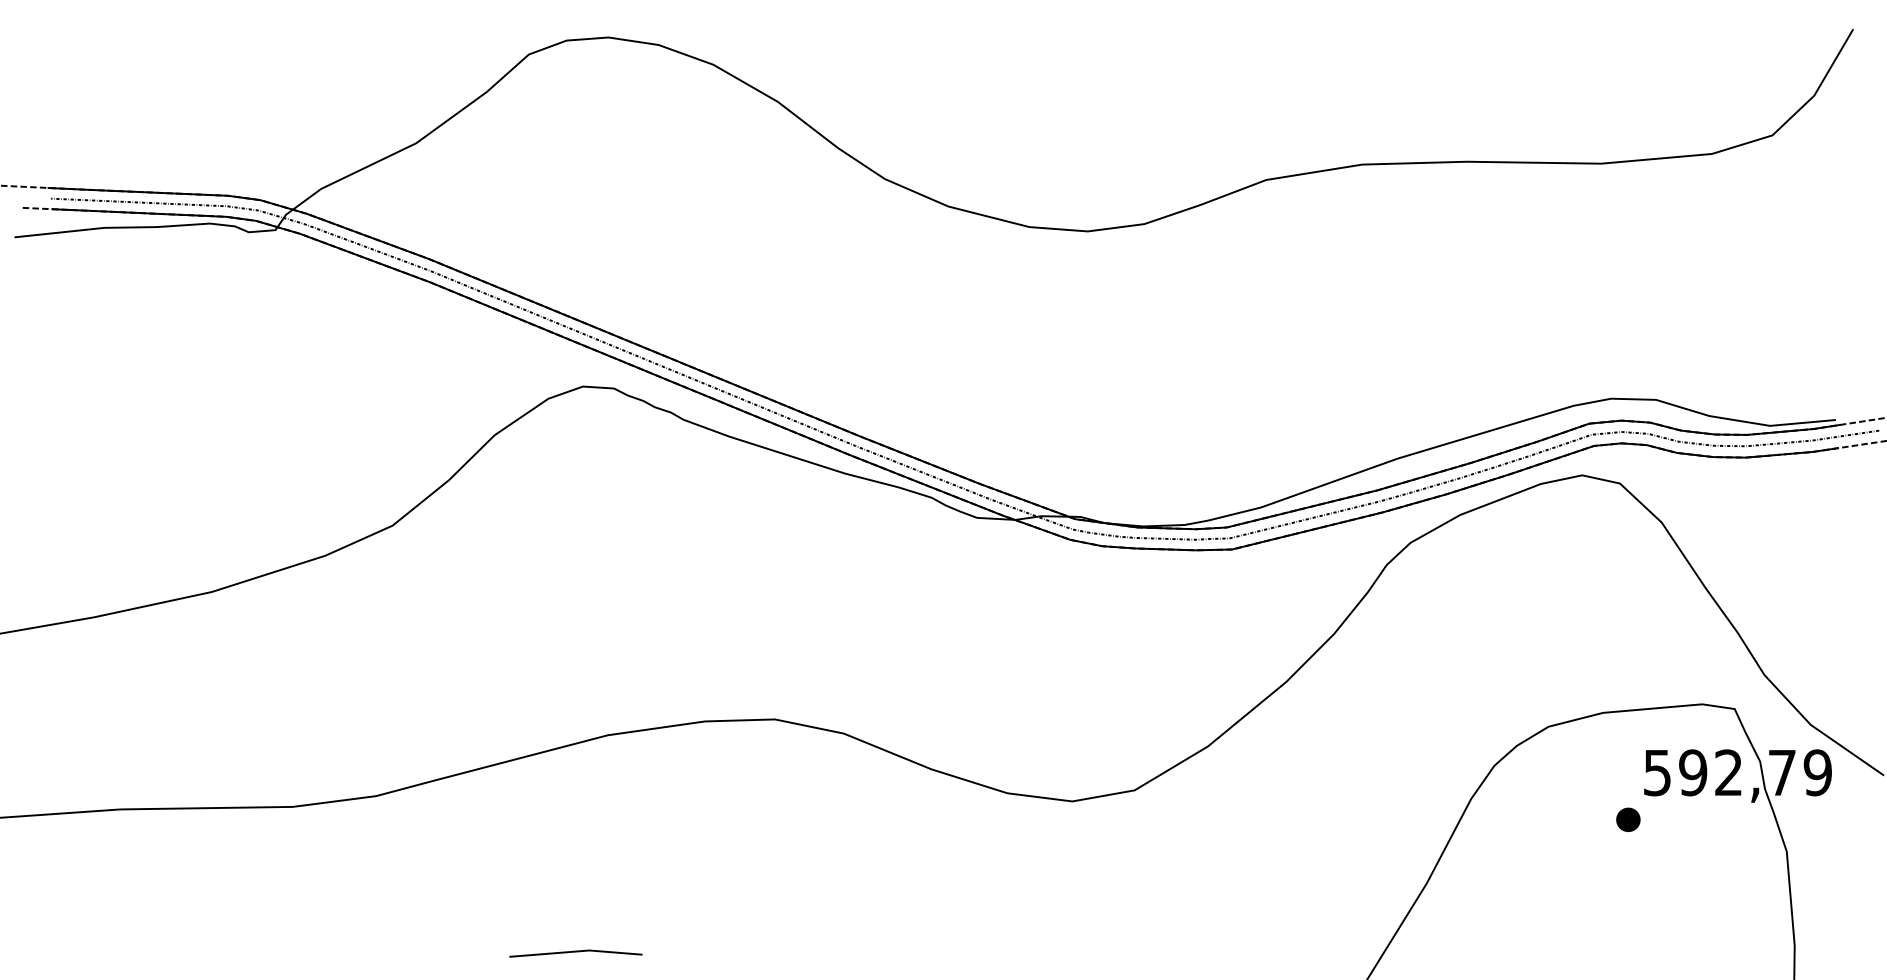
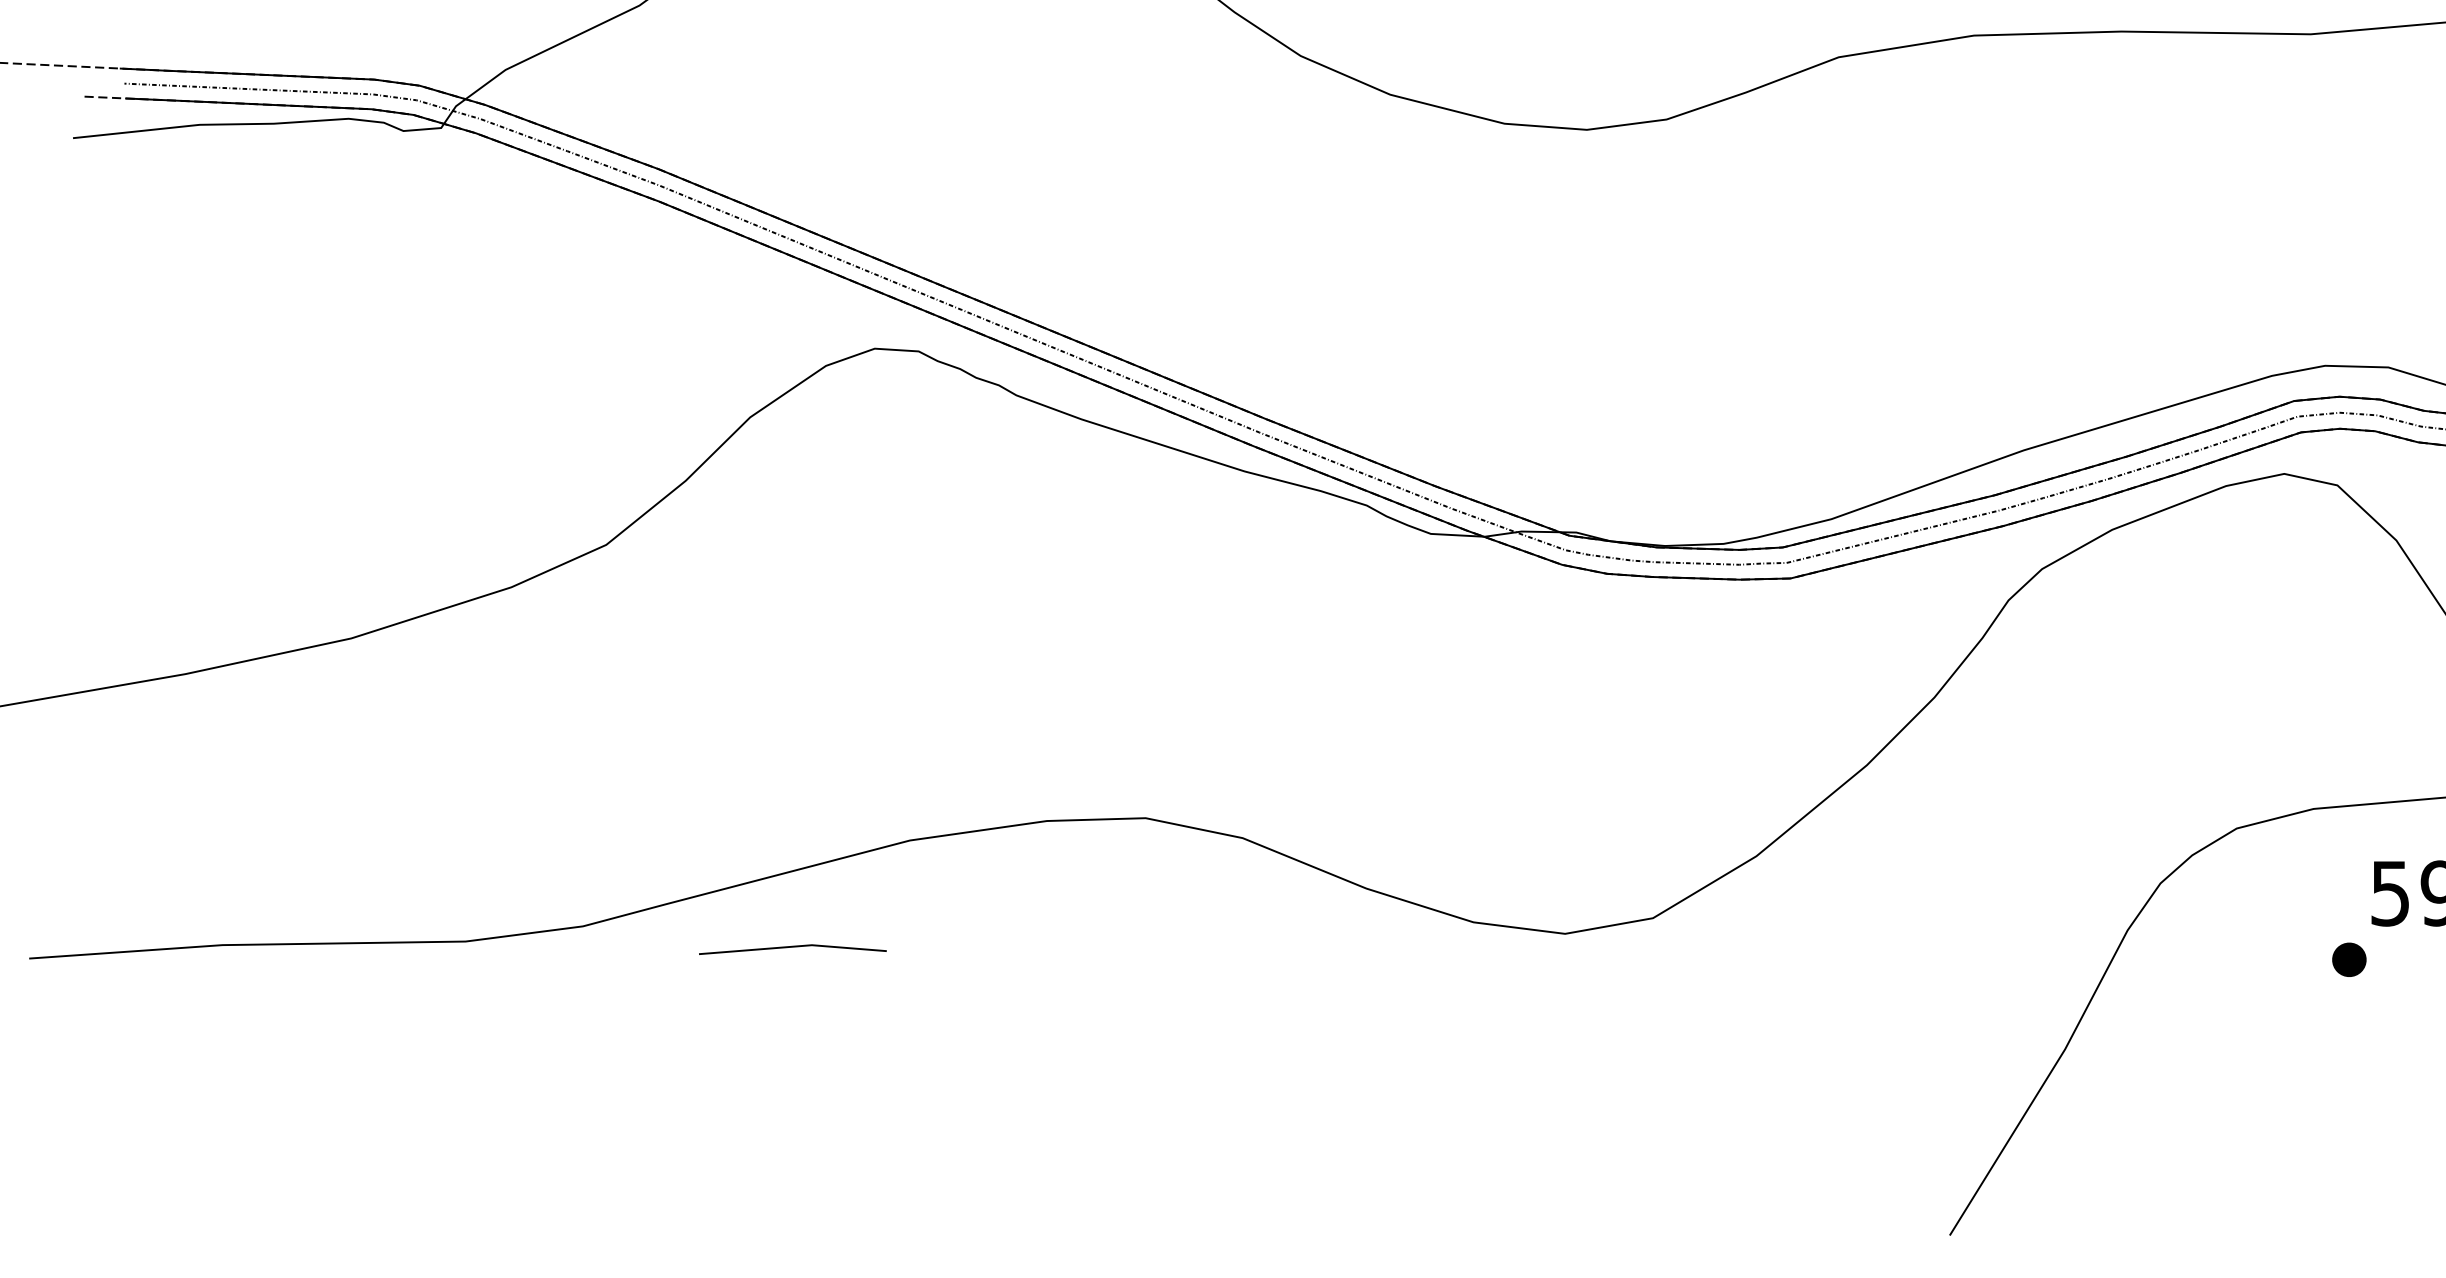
line: (575, 952) -> (792, 948), moved

